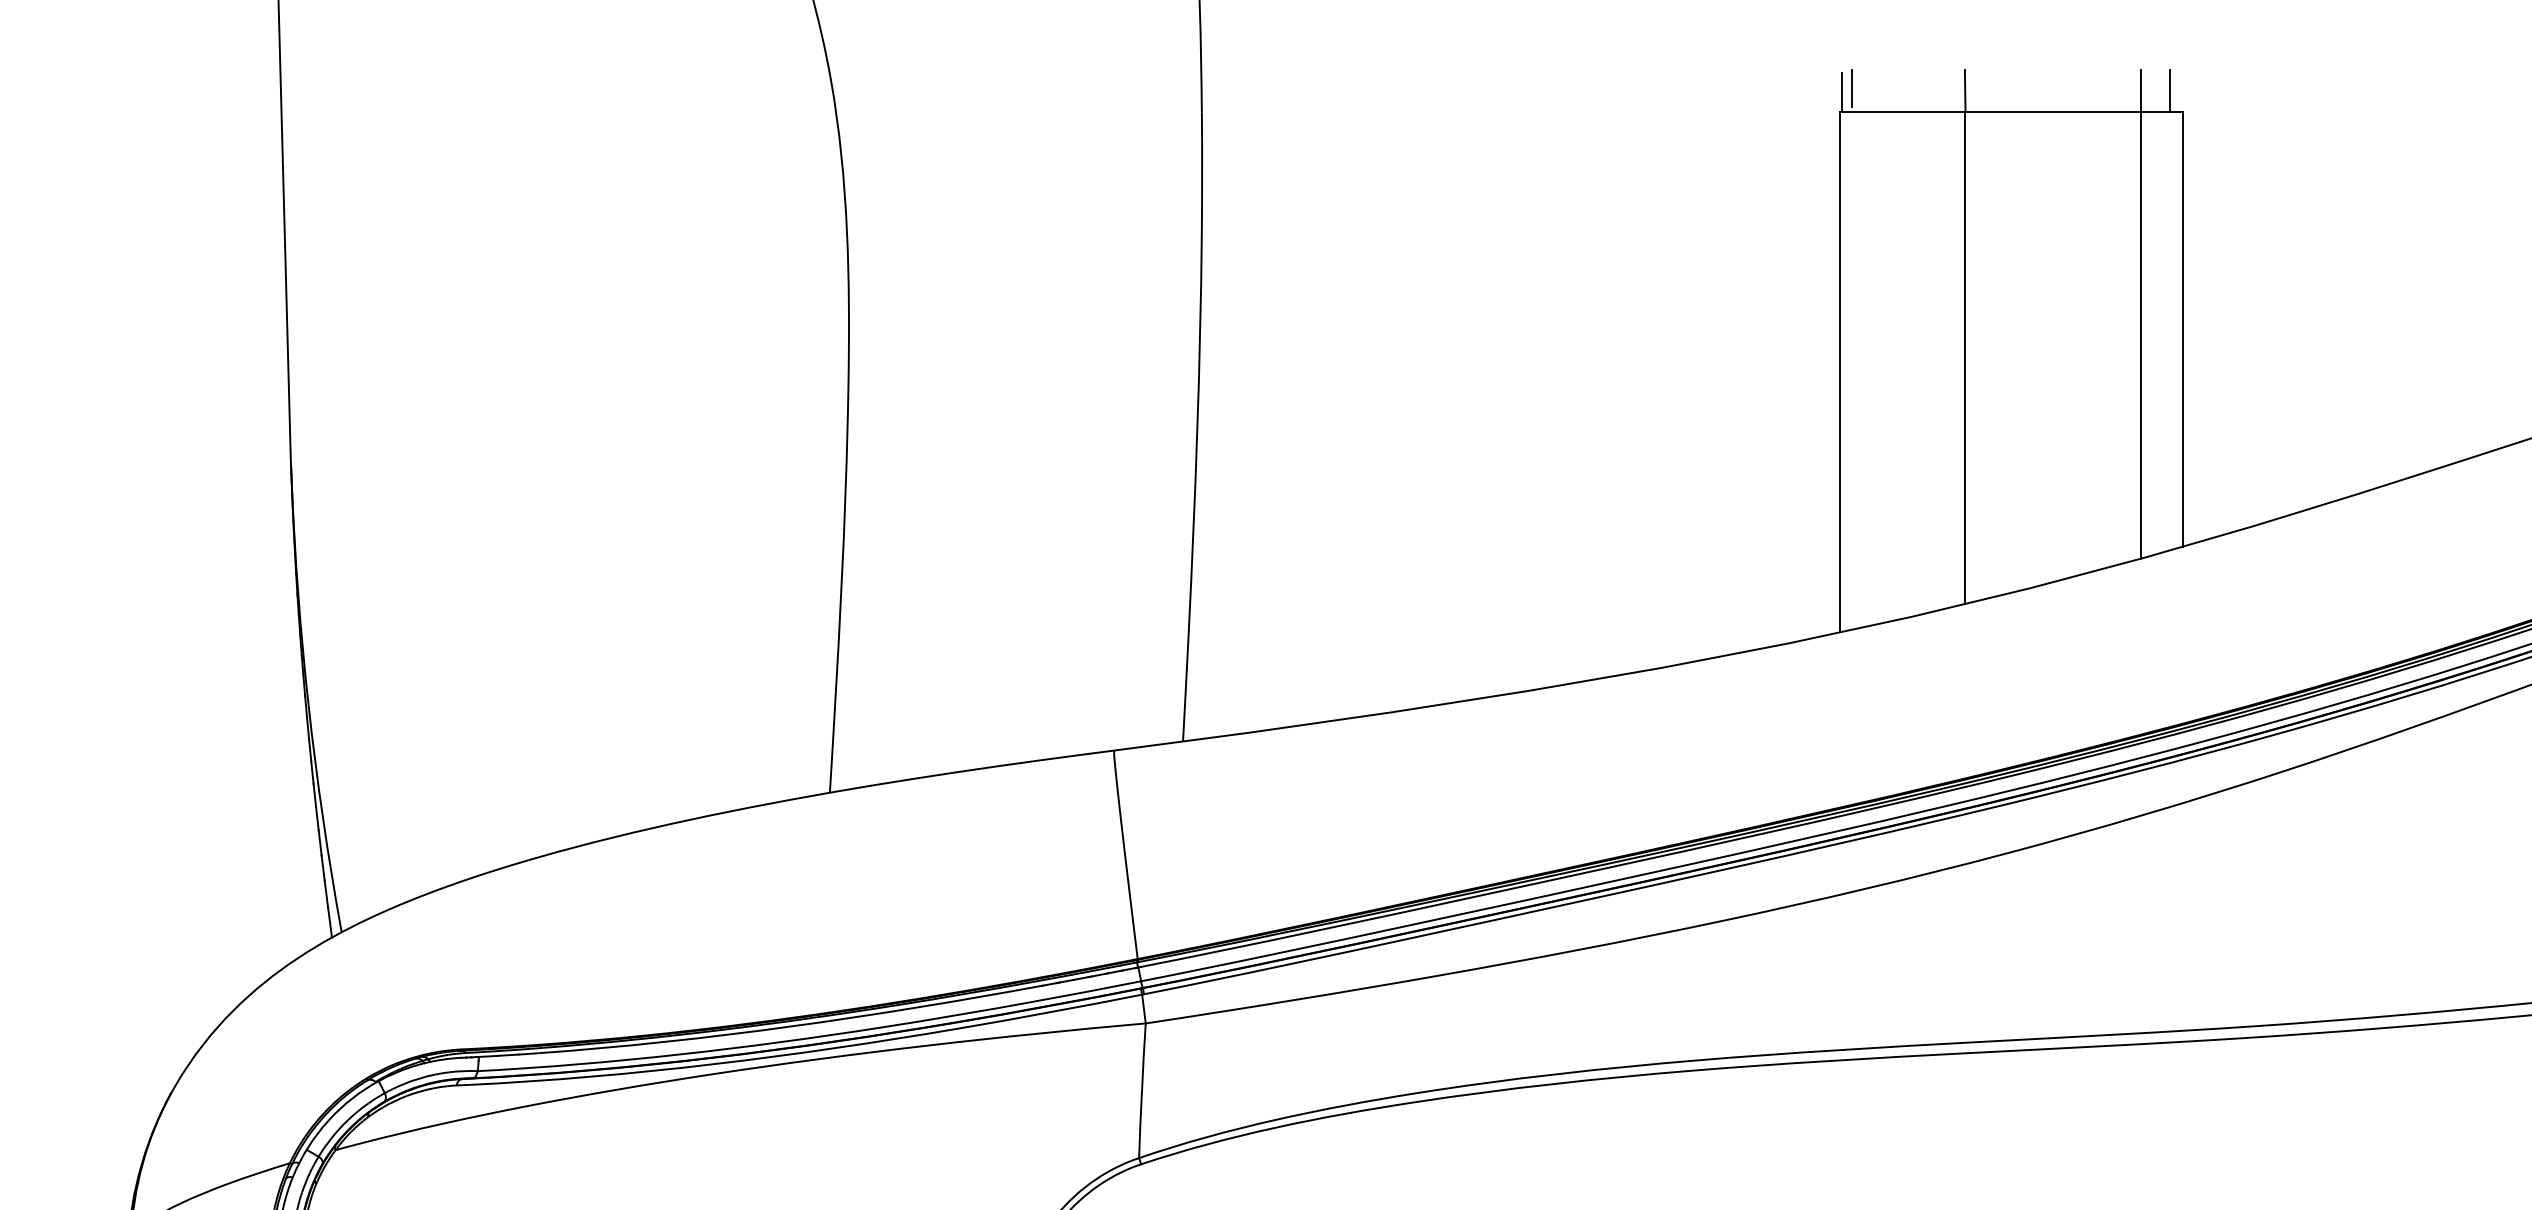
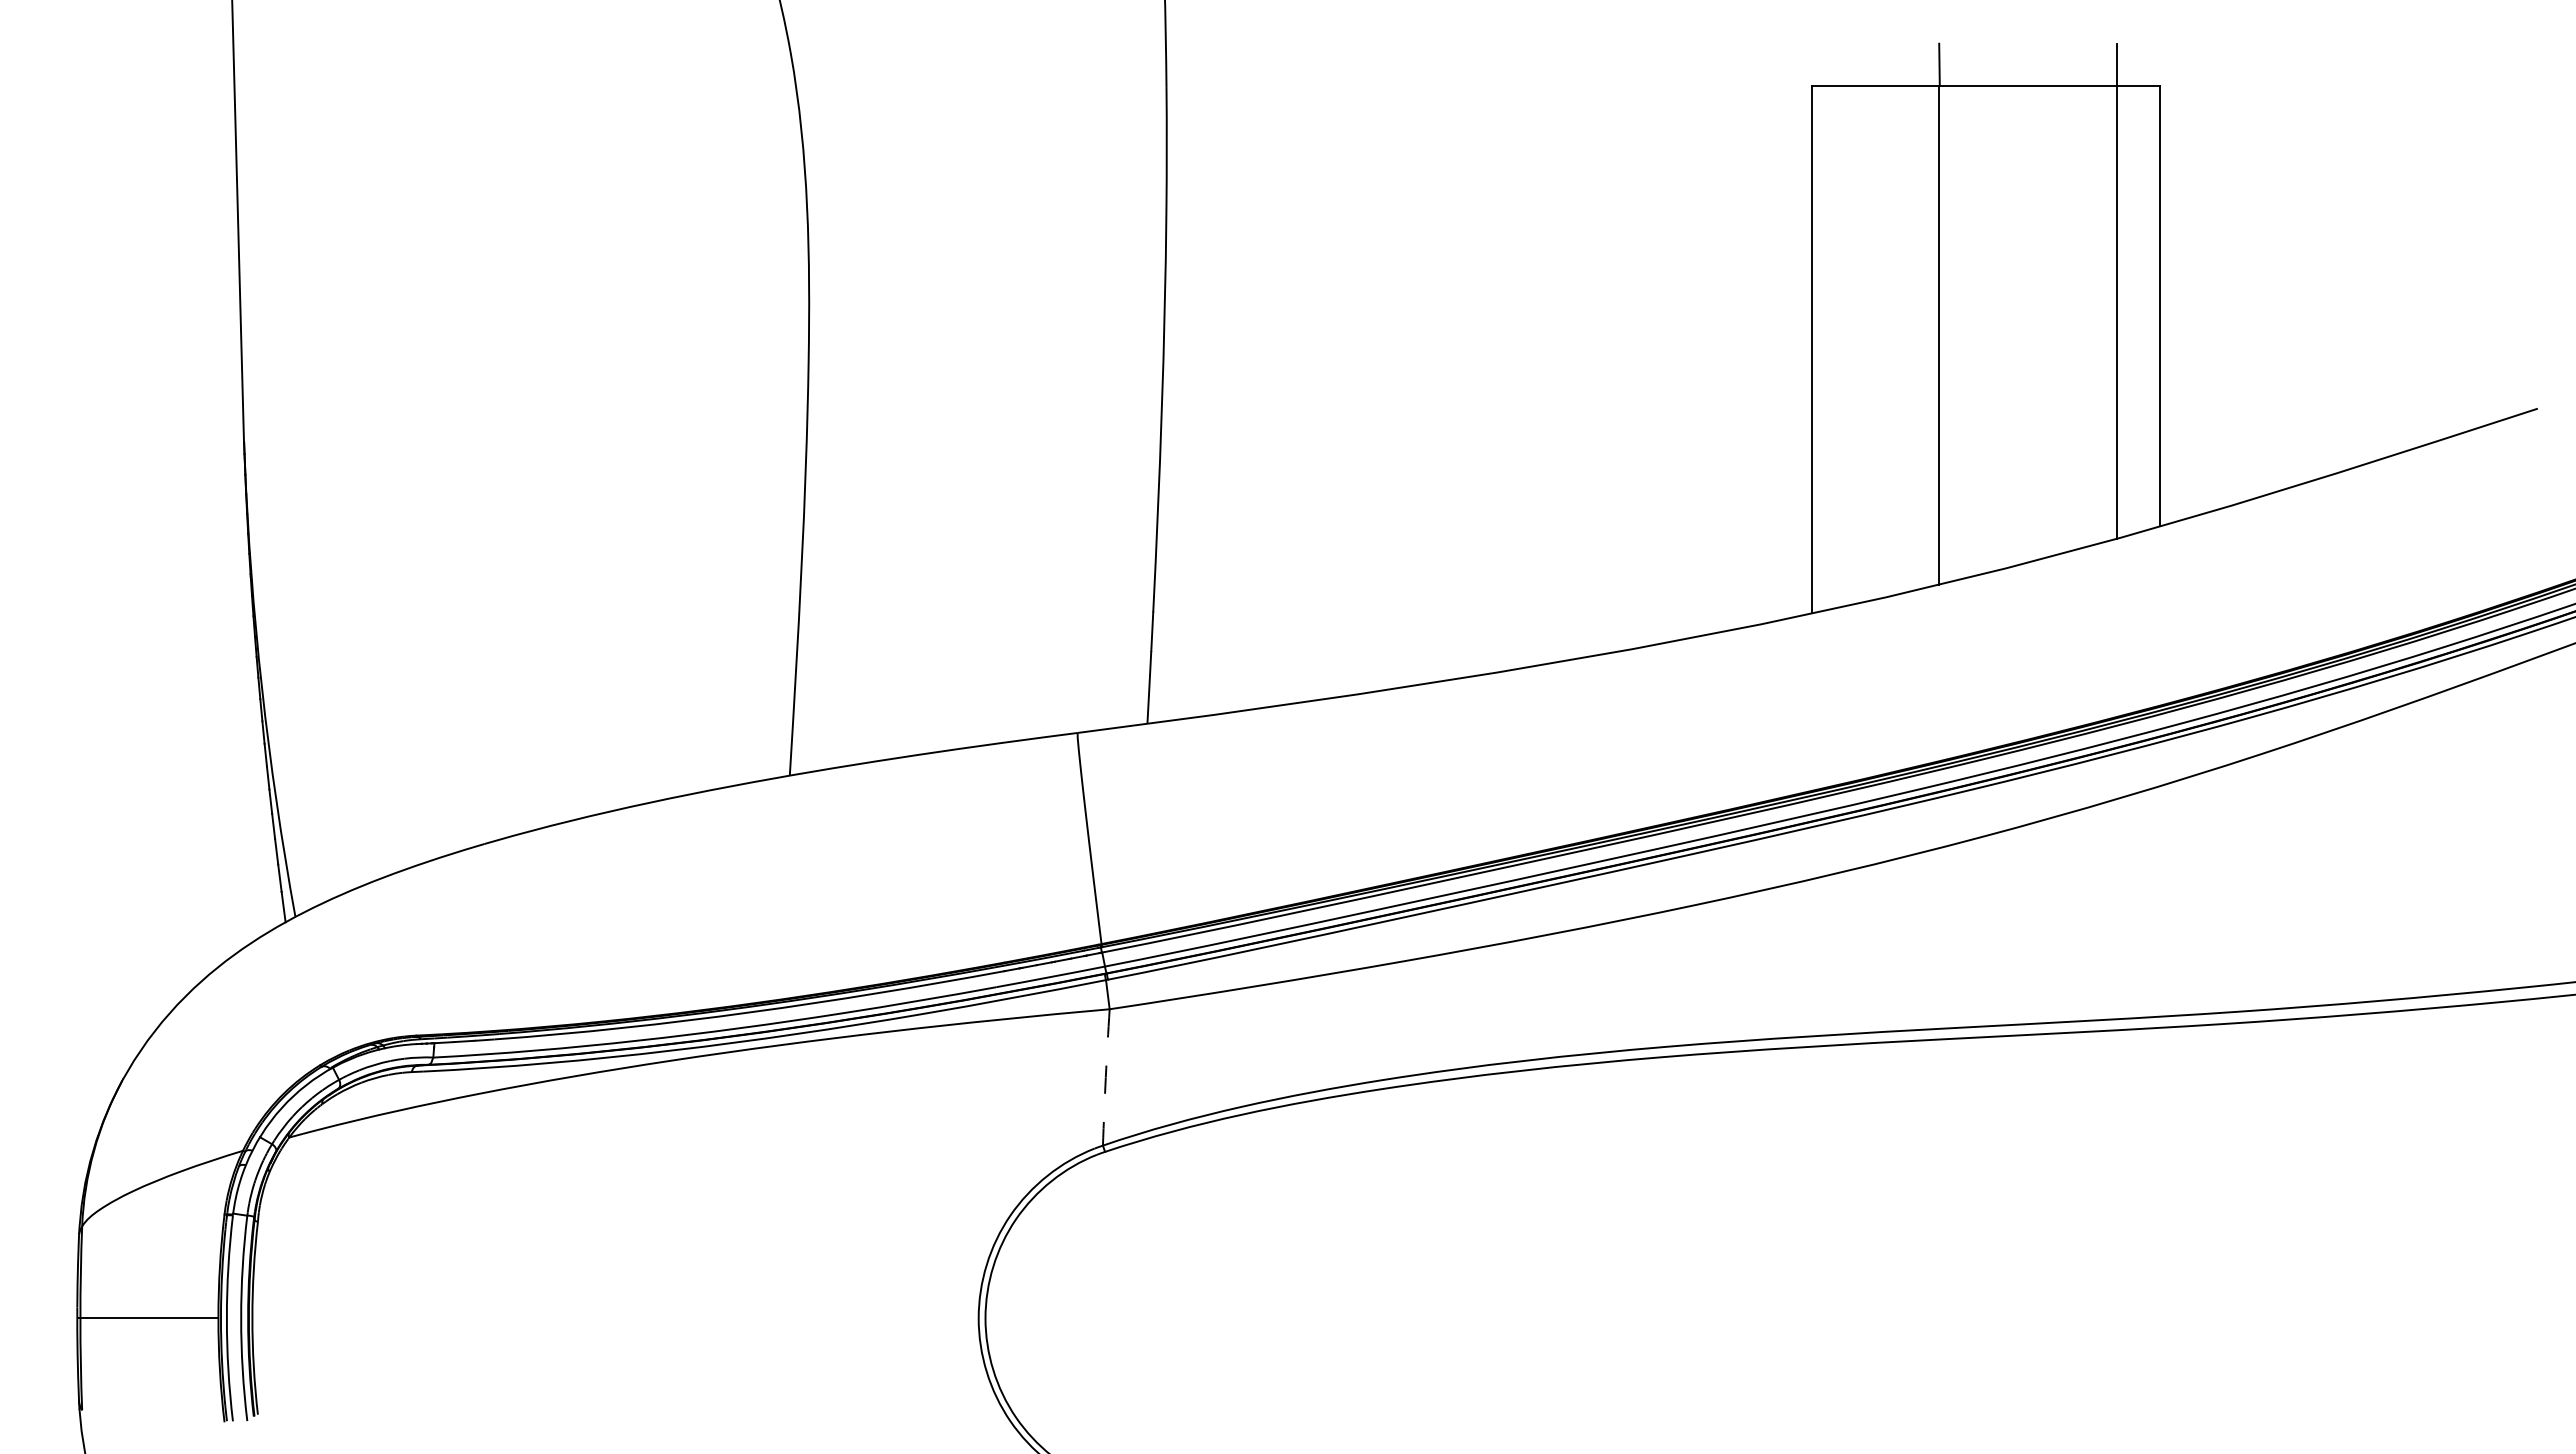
line: (1851, 88) -> (1824, 62), removed
line: (2170, 90) -> (2147, 64), removed
line: (1842, 92) -> (1815, 66), removed
arc: (1141, 1090) -> (1105, 1077), solid -> dashed

